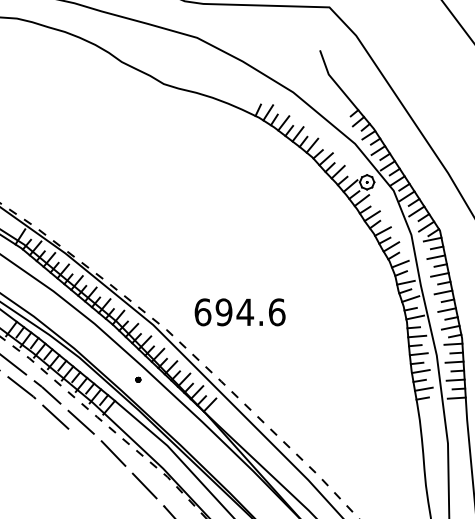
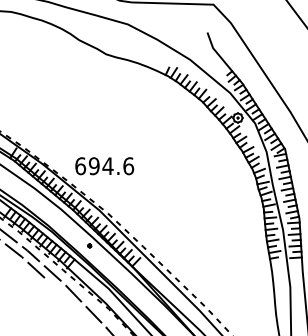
text: (239, 312) -> (104, 166), moved

